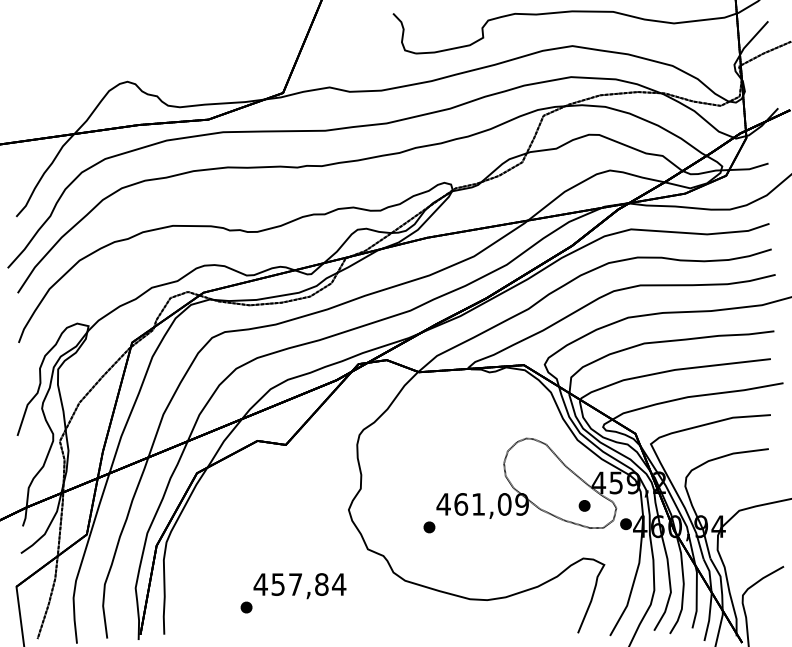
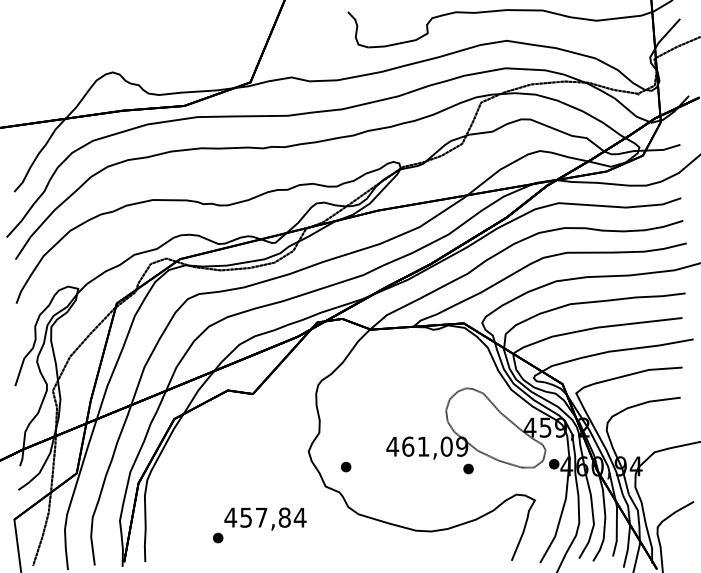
part: (584, 505) -> (468, 468), moved
part: (429, 526) -> (346, 466), moved

